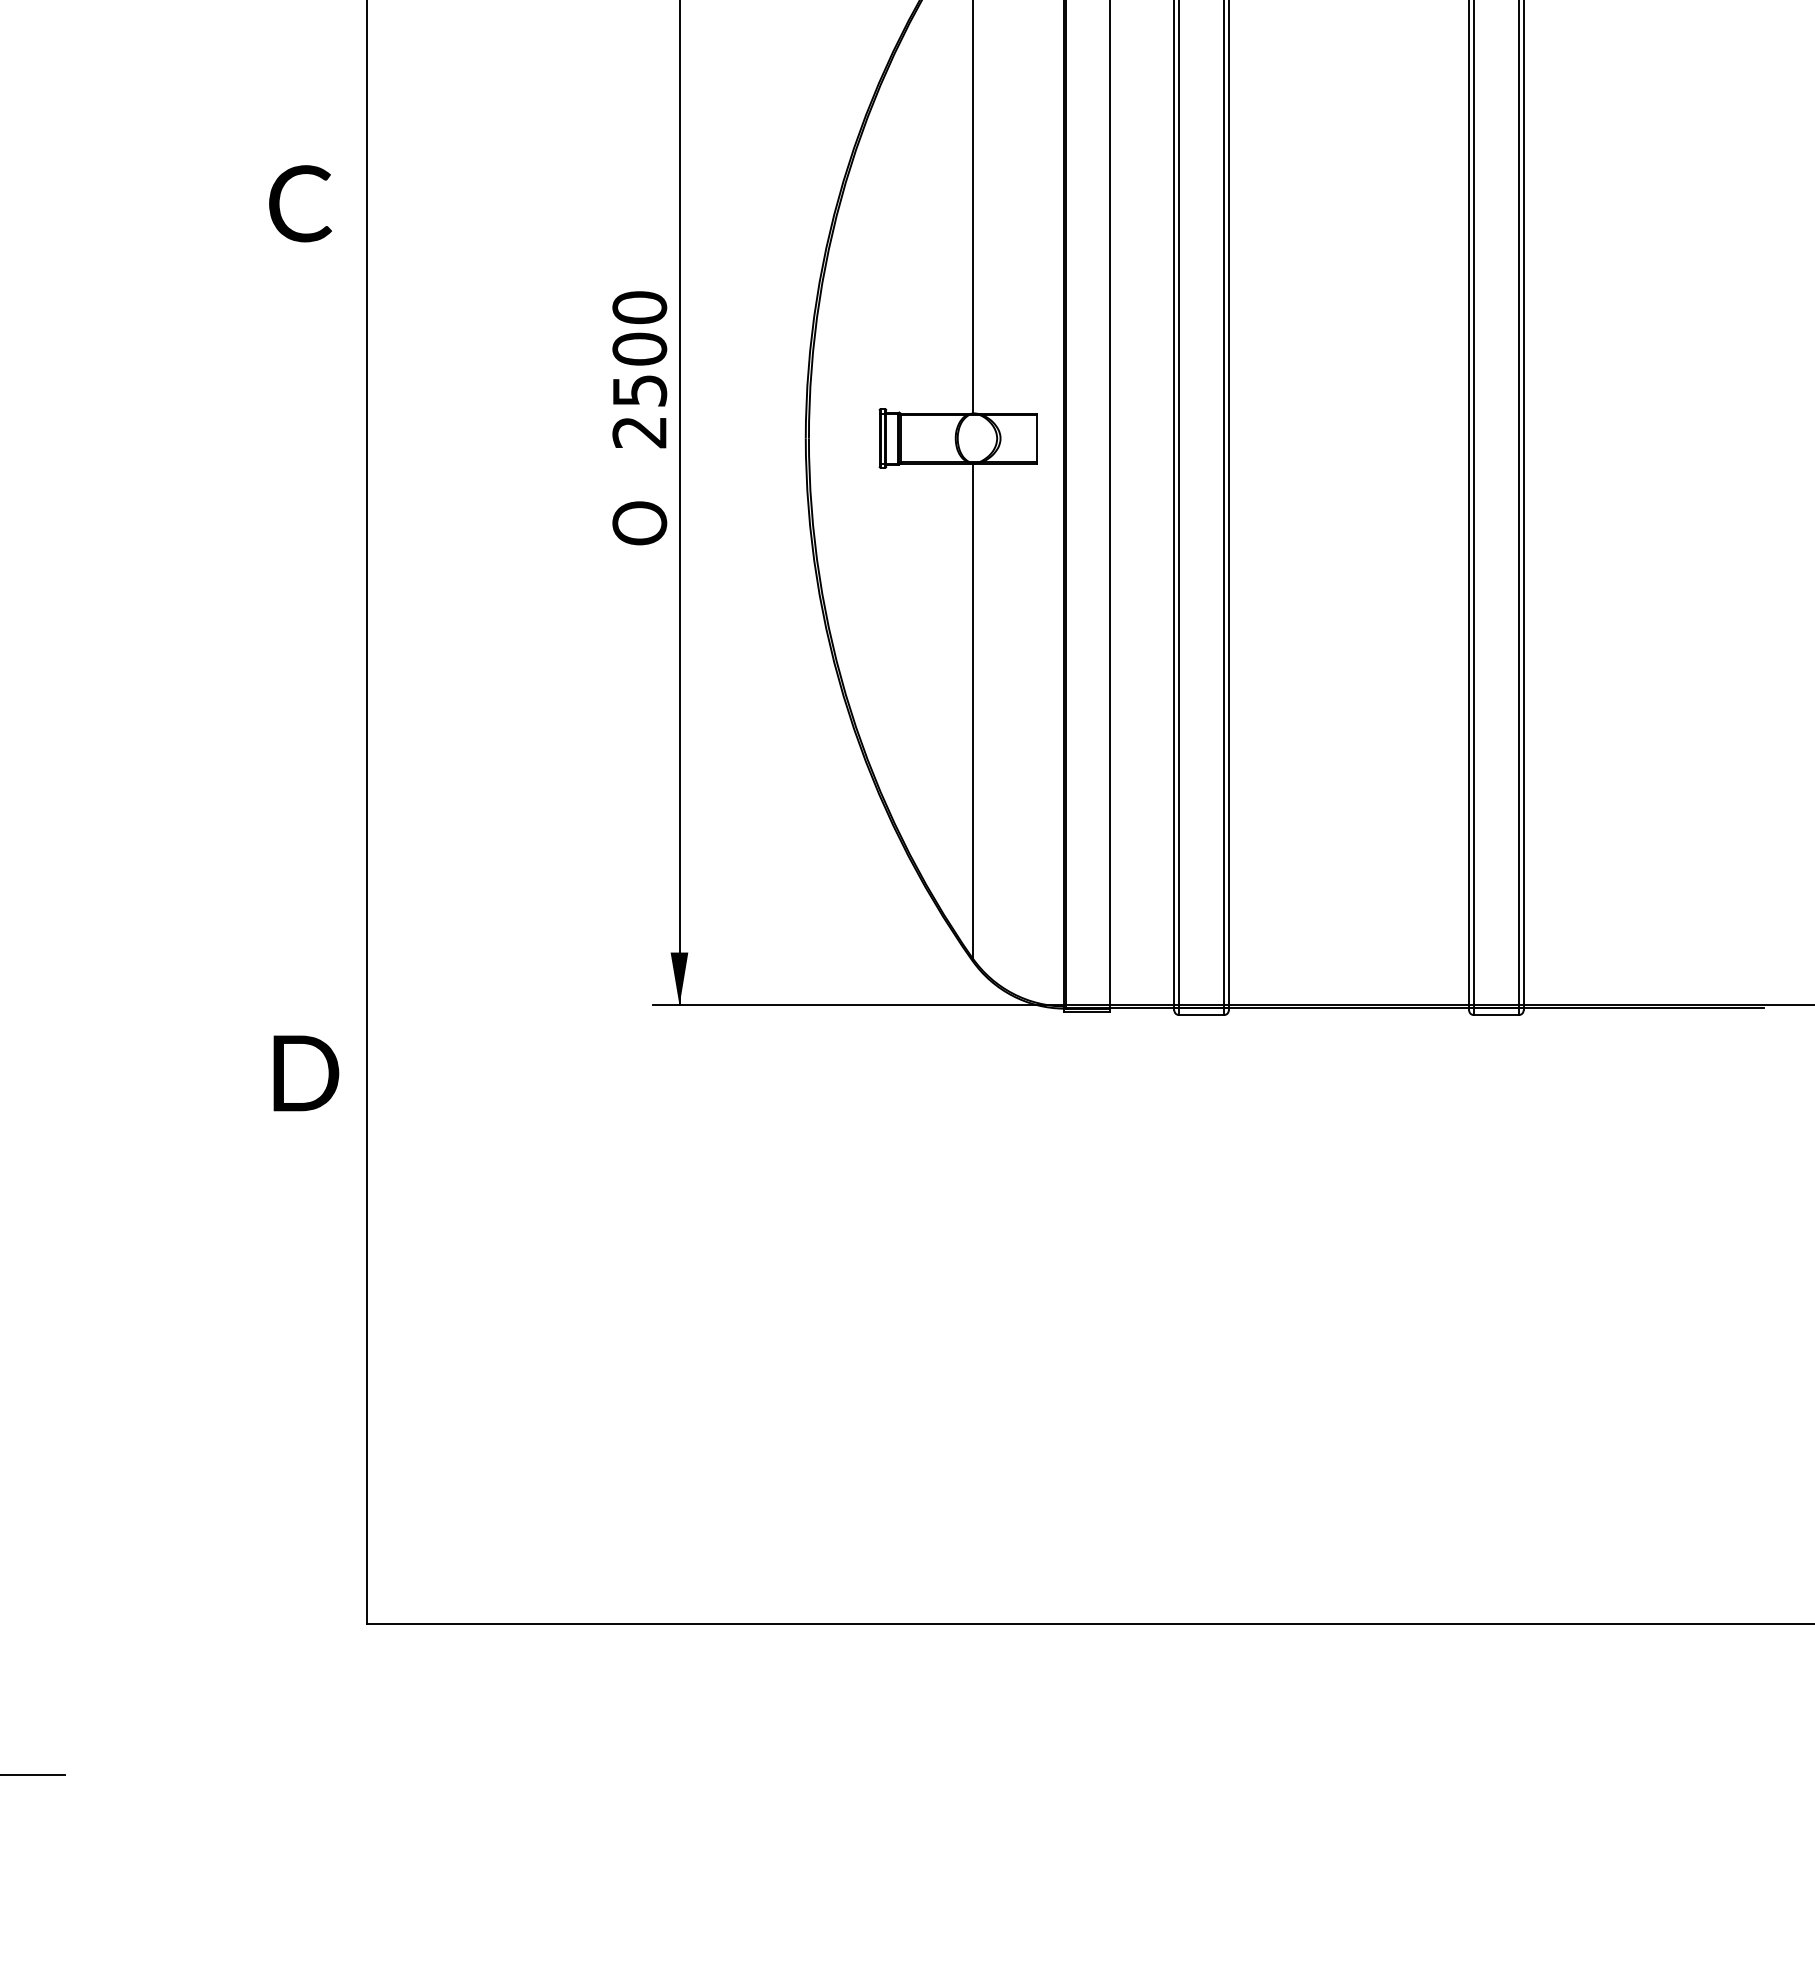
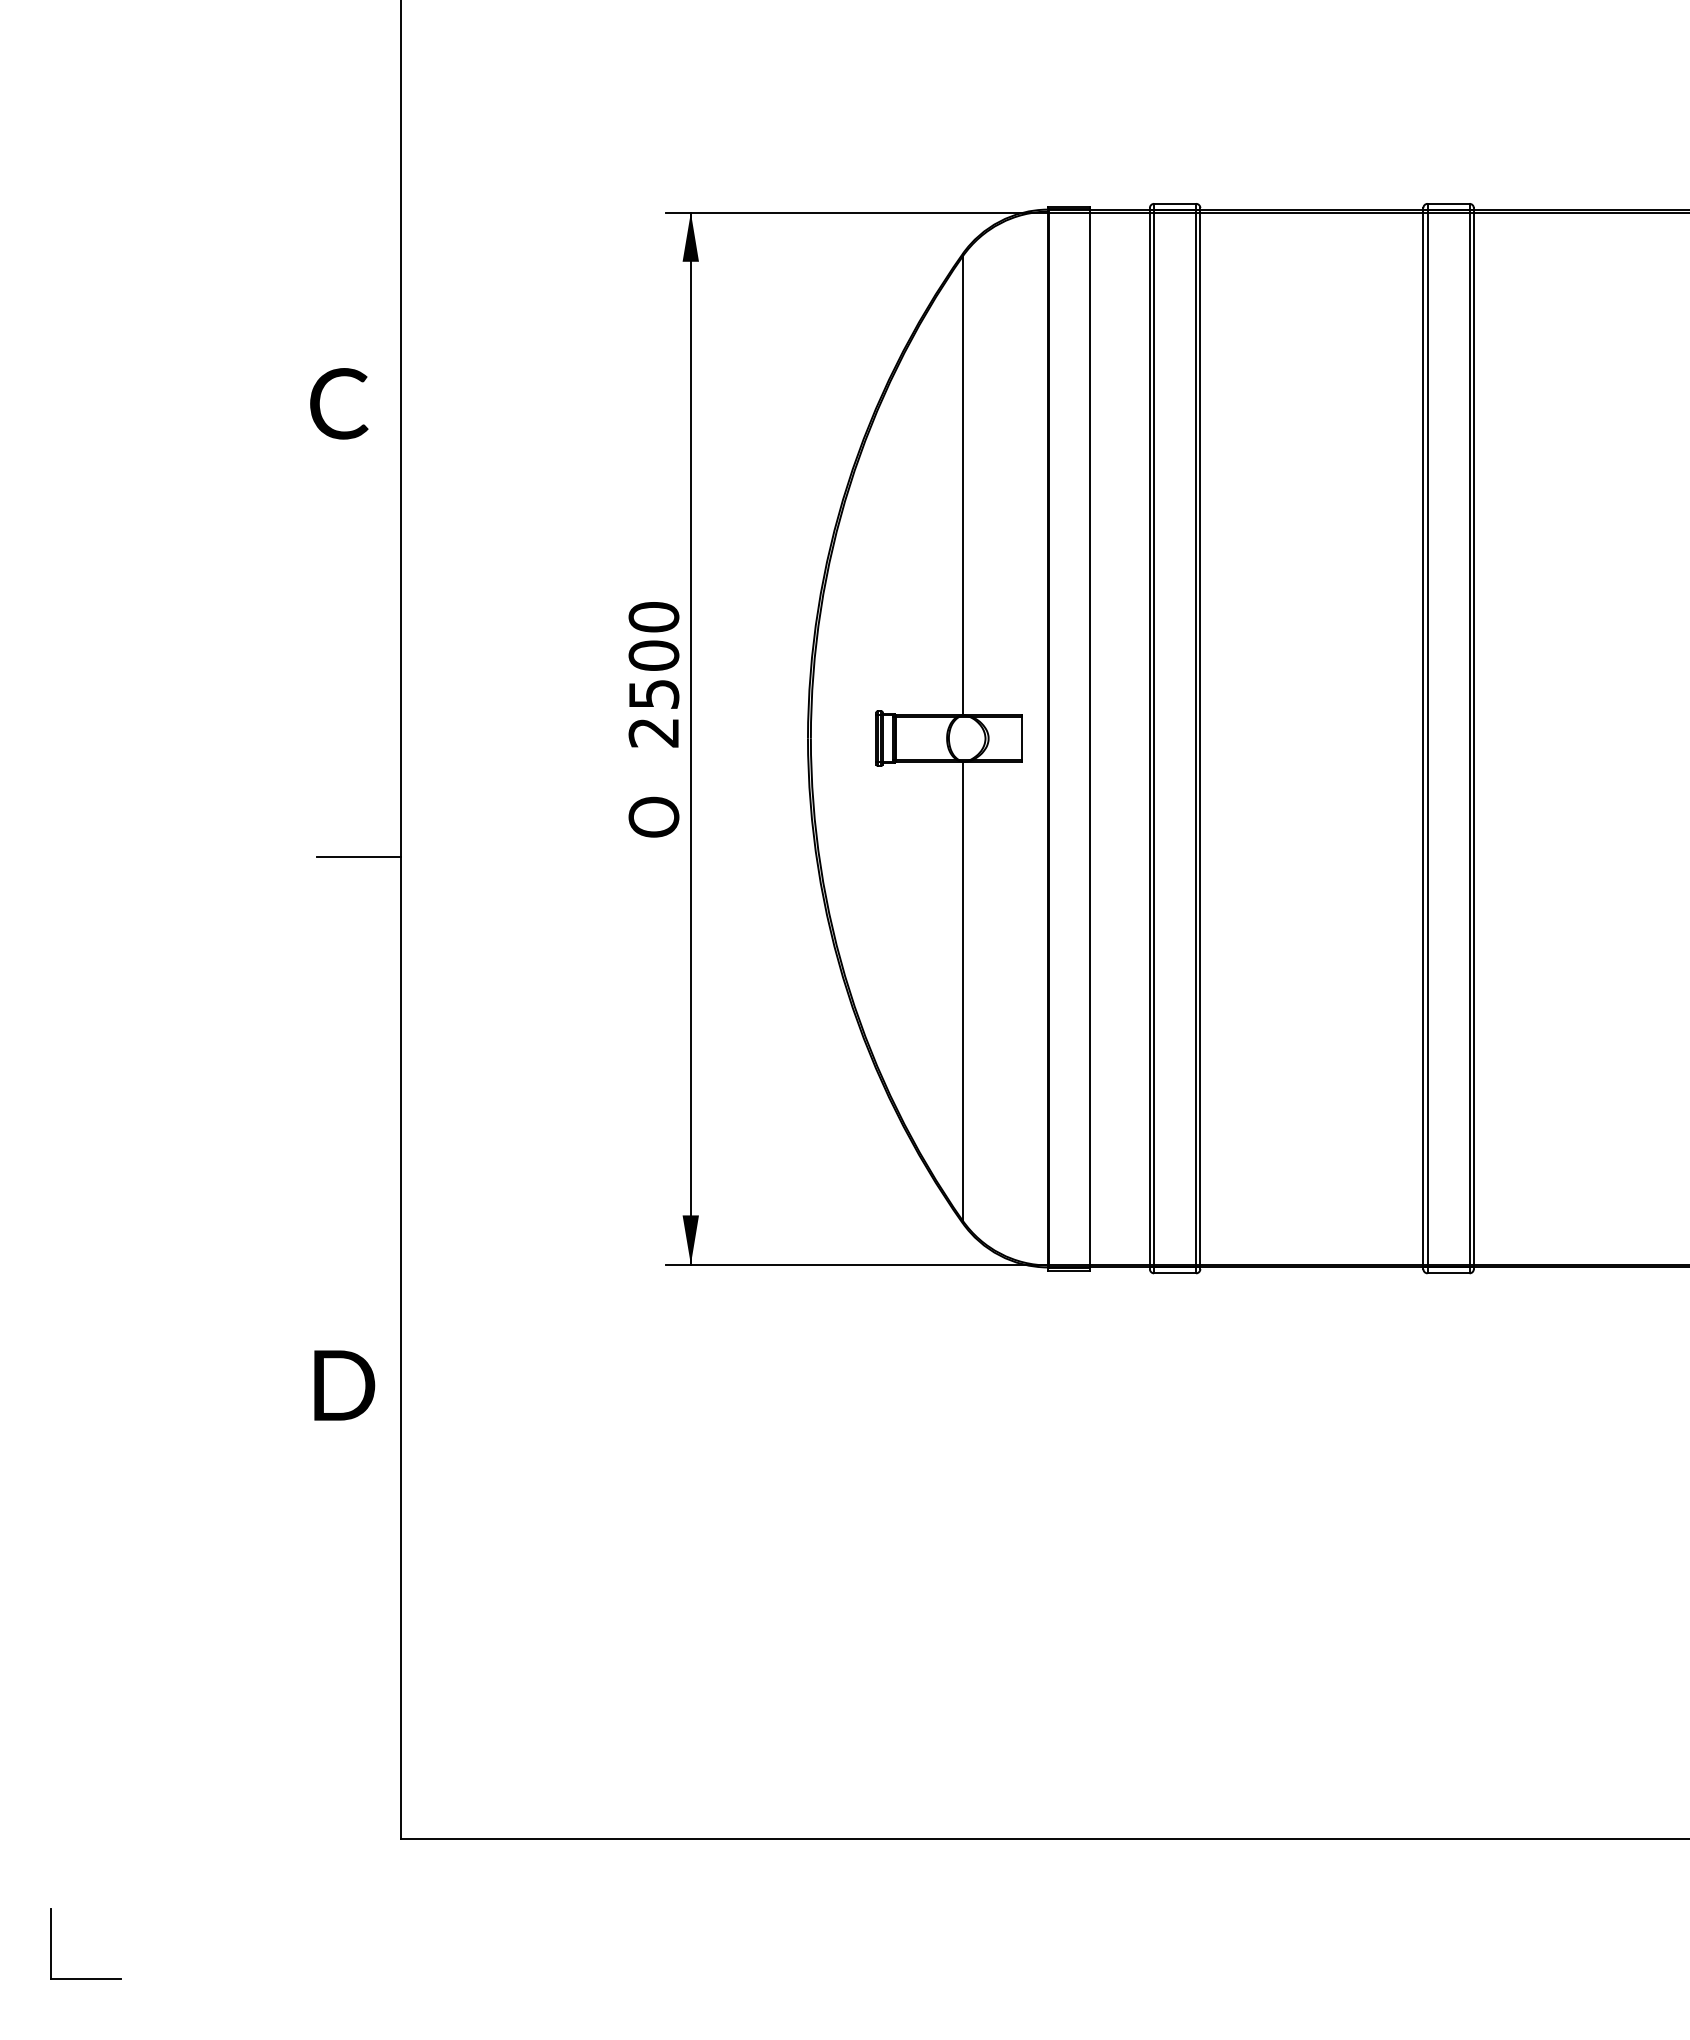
text: (300, 203) -> (339, 403), moved
line: (322, 565) -> (359, 856), added
text: (306, 1073) -> (344, 1385), moved

